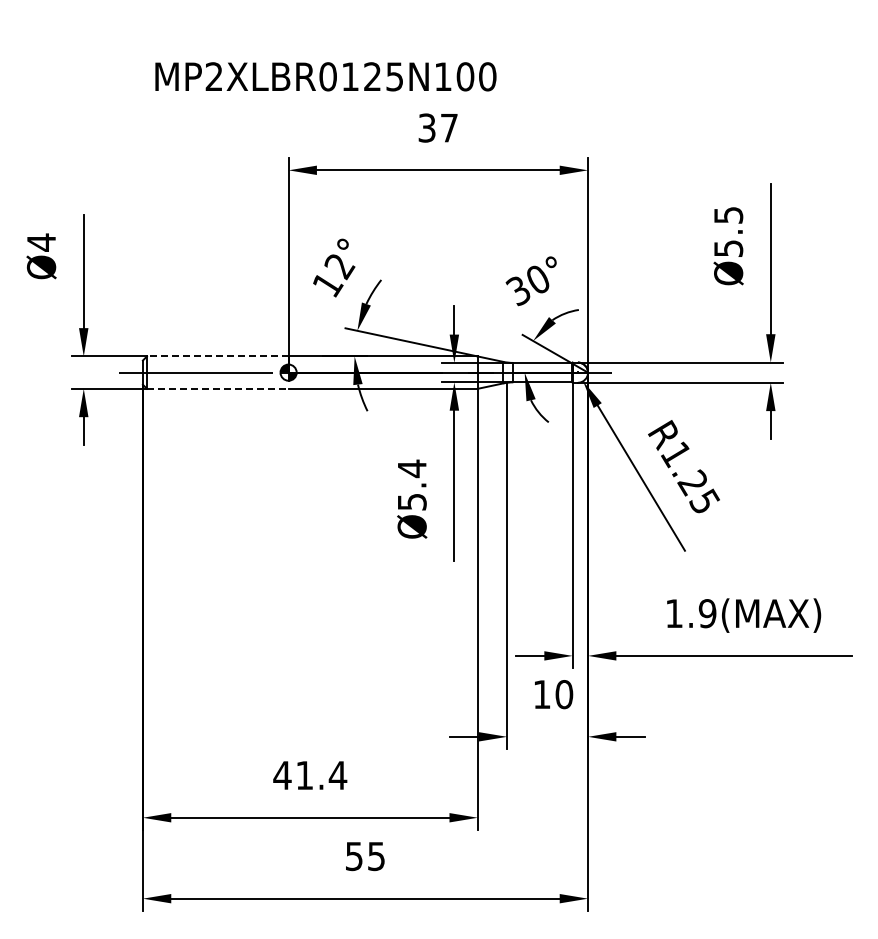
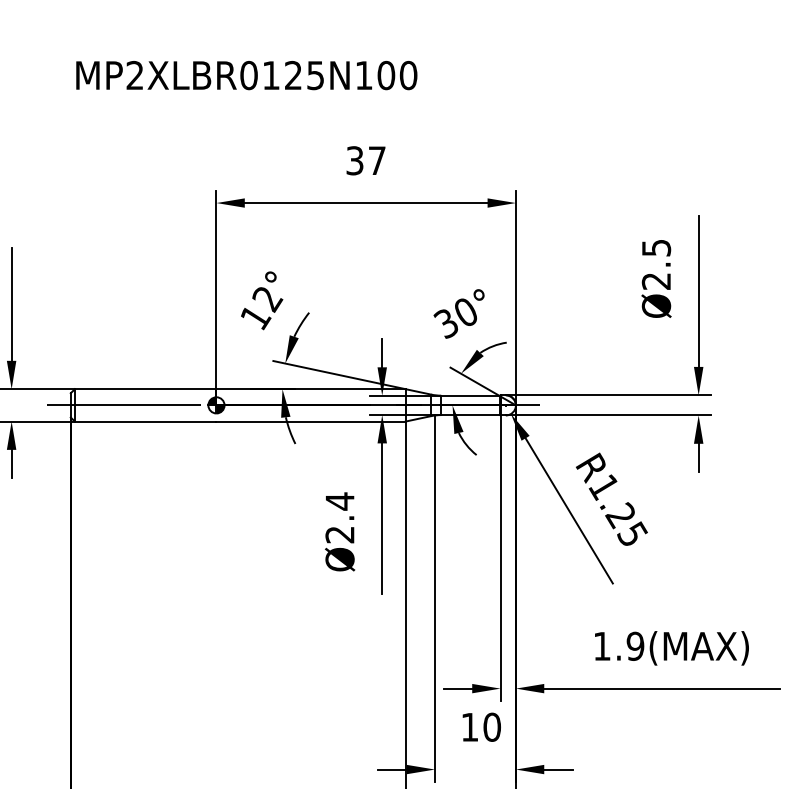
text: (325, 76) -> (246, 75), moved
text: (728, 248) -> (656, 281), Ø5.5 -> Ø2.5
line: (217, 356) -> (145, 389), dashed -> solid
line: (217, 388) -> (145, 421), dashed -> solid
text: (411, 502) -> (339, 535), Ø5.4 -> Ø2.4

